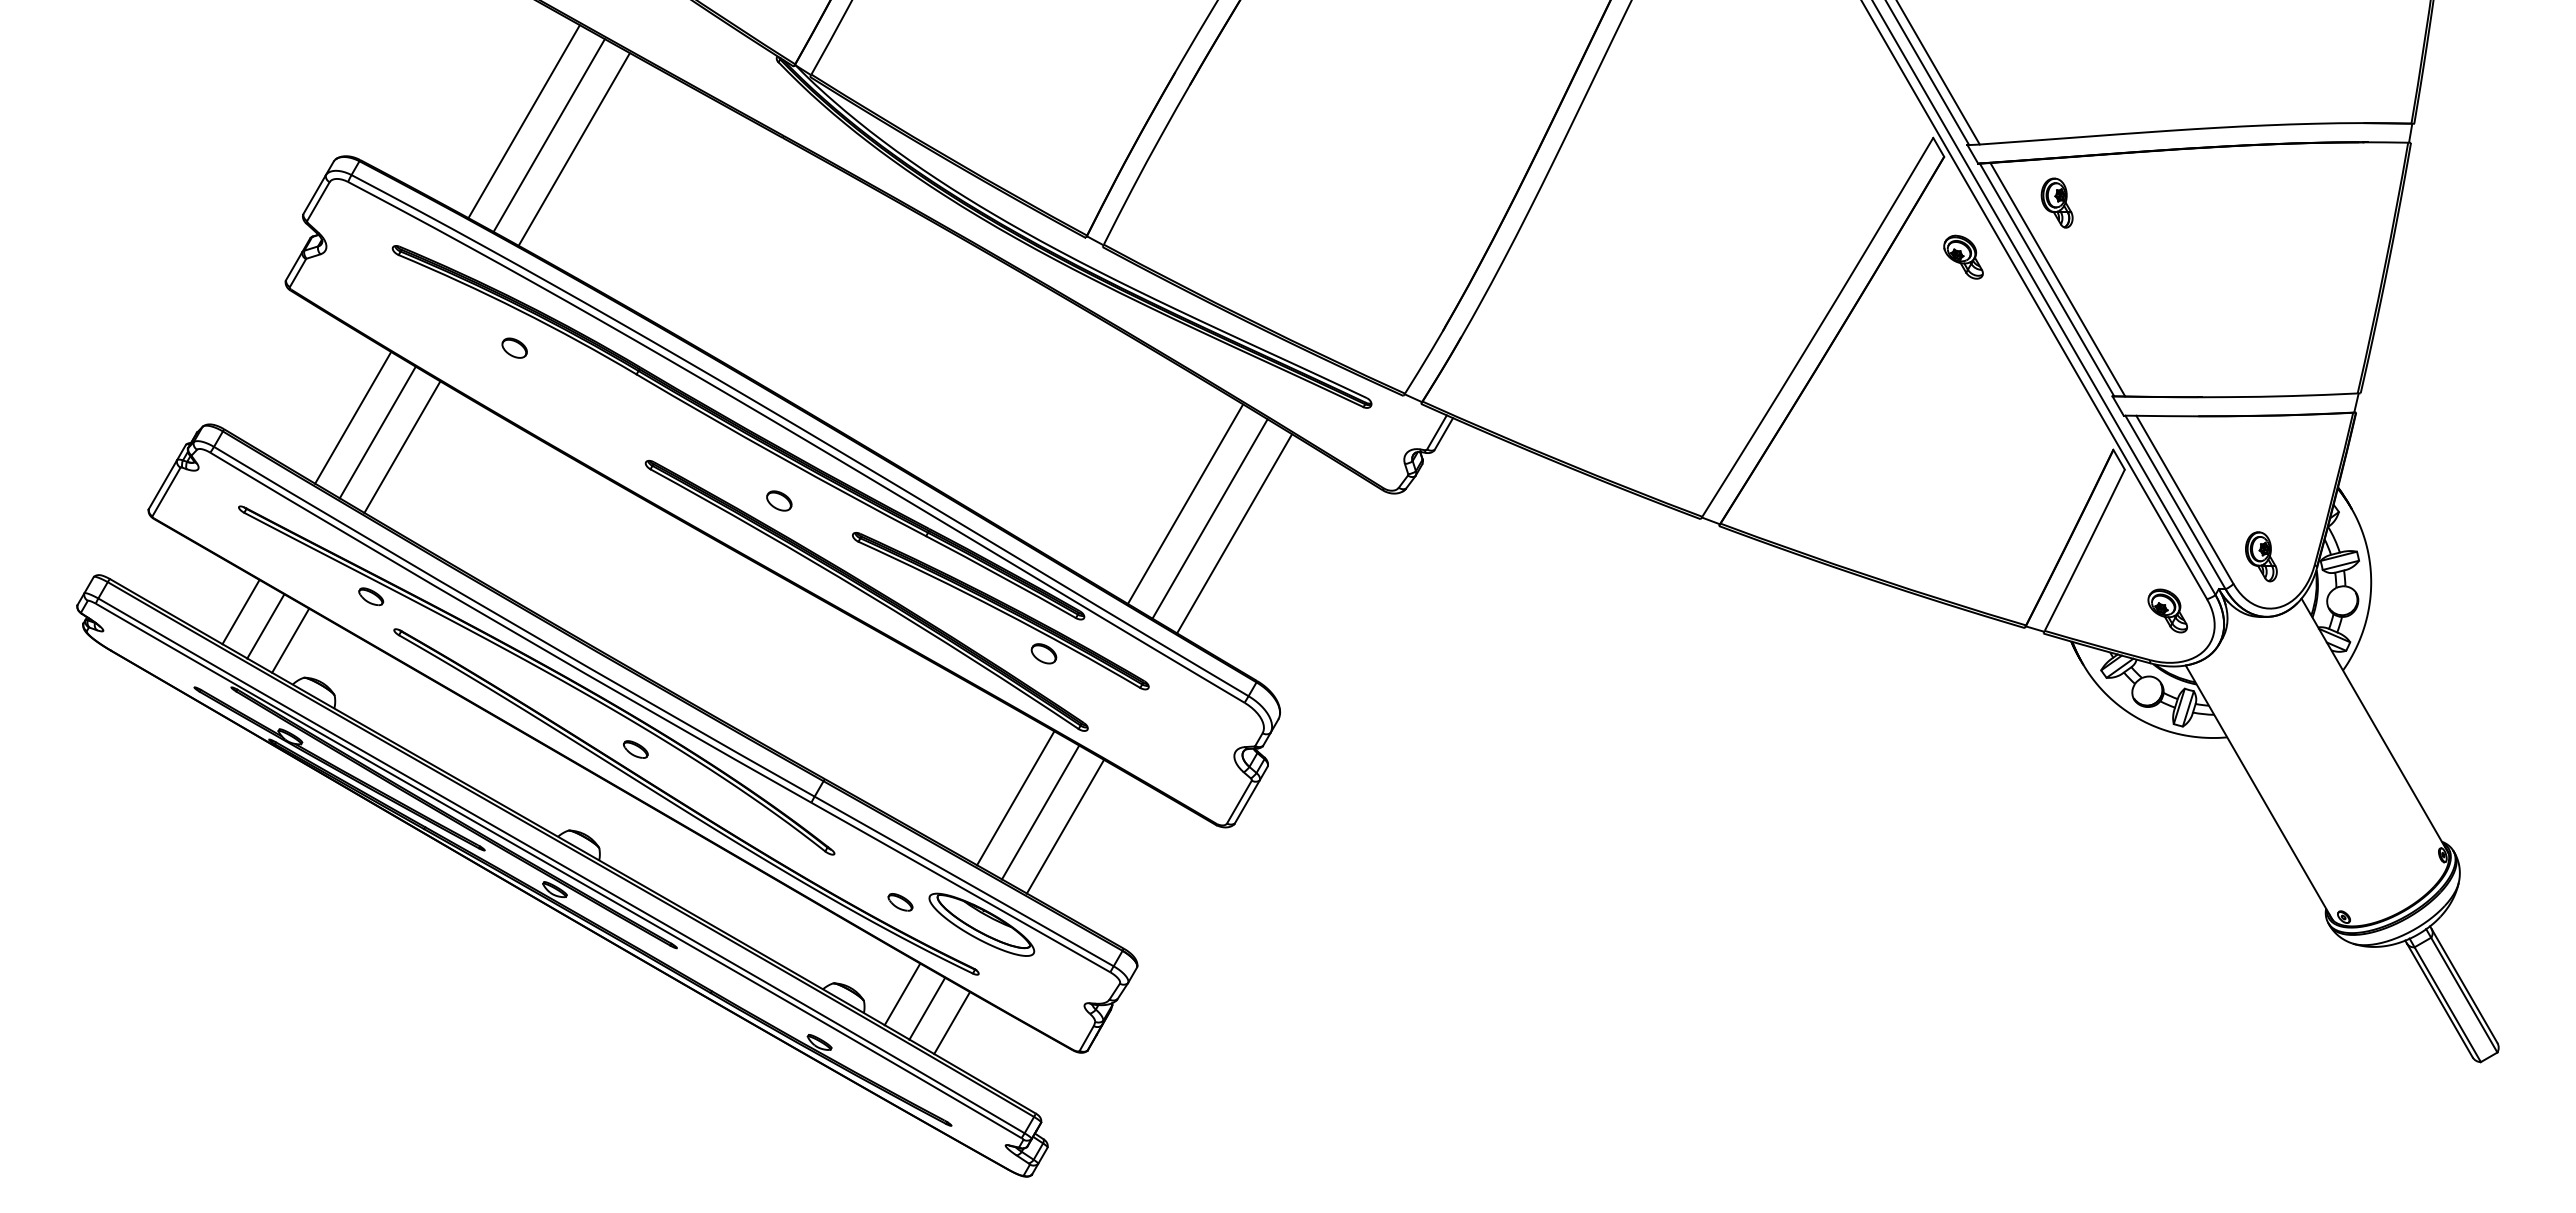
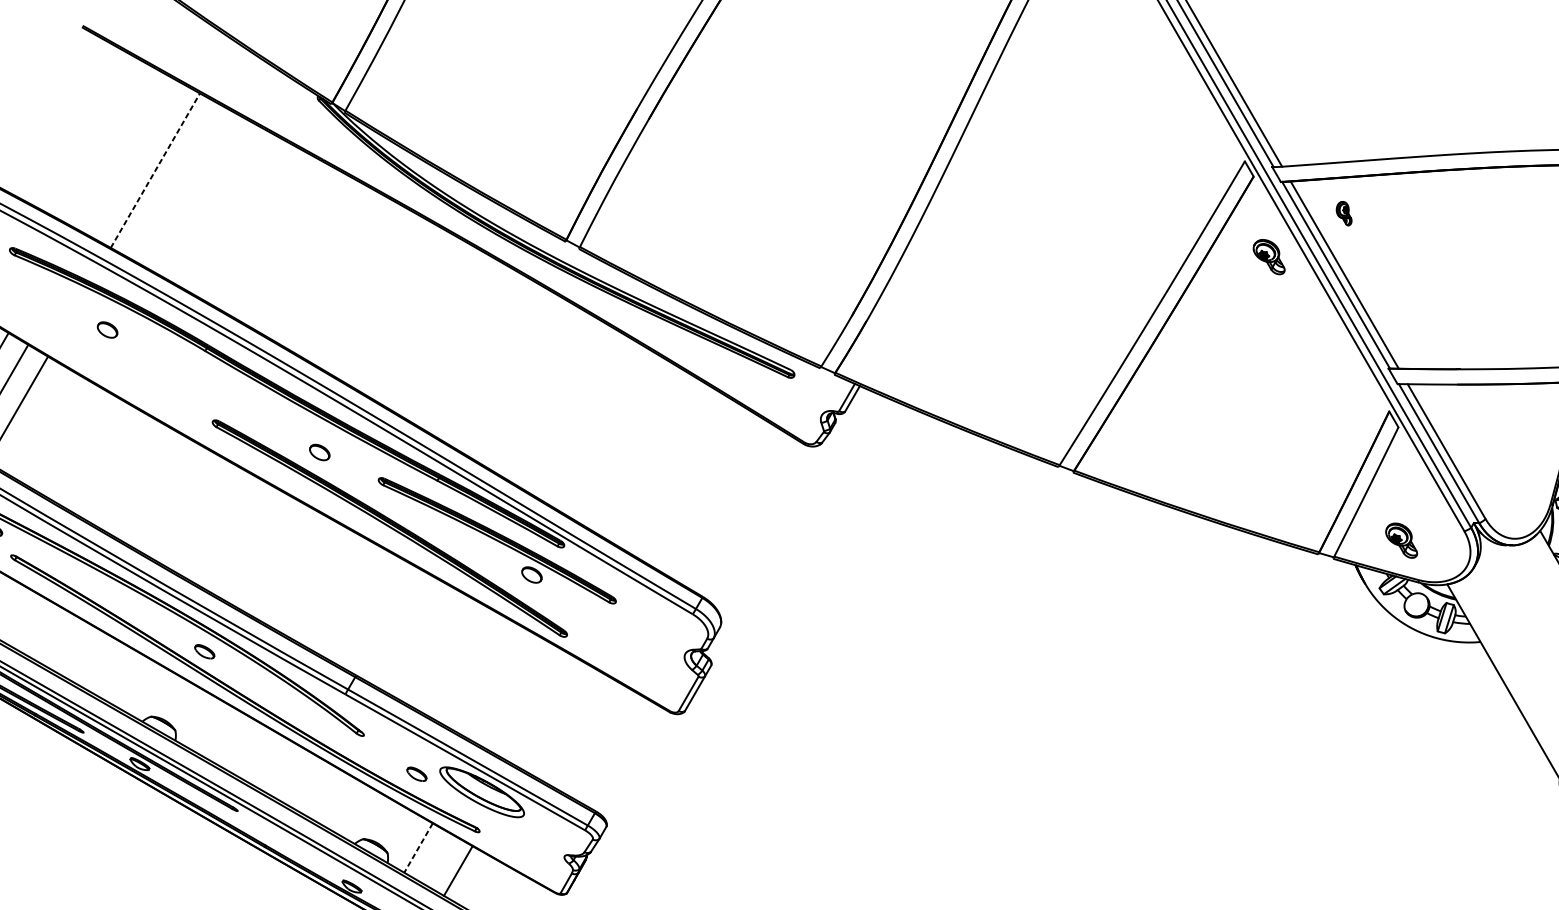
line: (523, 121) -> (114, 148), removed
line: (548, 135) -> (134, 159), removed
line: (574, 149) -> (155, 170), solid -> dashed
part: (2056, 202) -> (1343, 213), size x0.6
line: (1185, 504) -> (645, 455), removed
line: (1209, 518) -> (664, 466), removed
line: (1234, 533) -> (684, 478), removed
part: (2261, 556) -> (1508, 497), removed
part: (2167, 610) -> (1401, 540), moved
line: (1015, 798) -> (509, 691), removed
line: (1040, 812) -> (529, 702), removed
line: (1065, 826) -> (549, 713), removed
line: (902, 994) -> (418, 848), solid -> dashed
line: (927, 1008) -> (438, 859), removed

